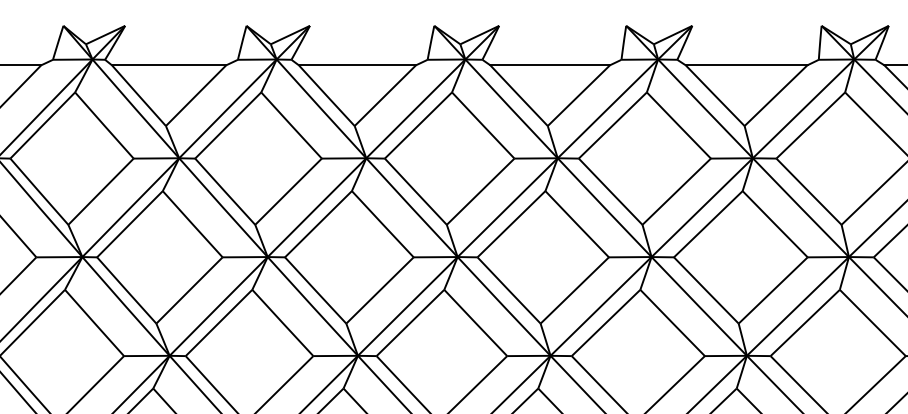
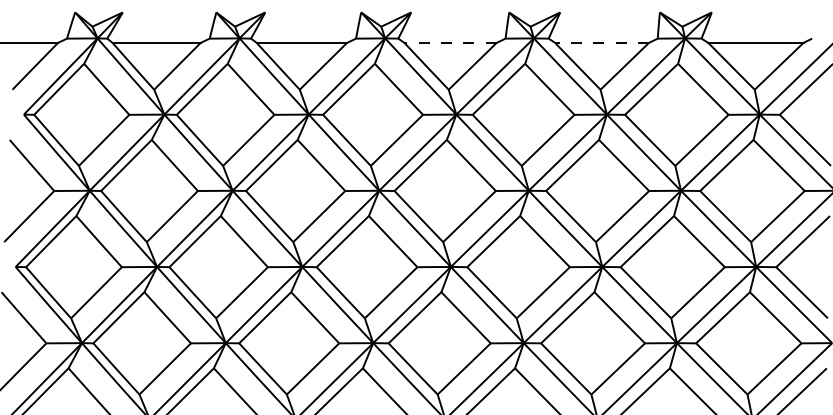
line: (550, 64) -> (450, 42), solid -> dashed
line: (747, 64) -> (602, 42), solid -> dashed

